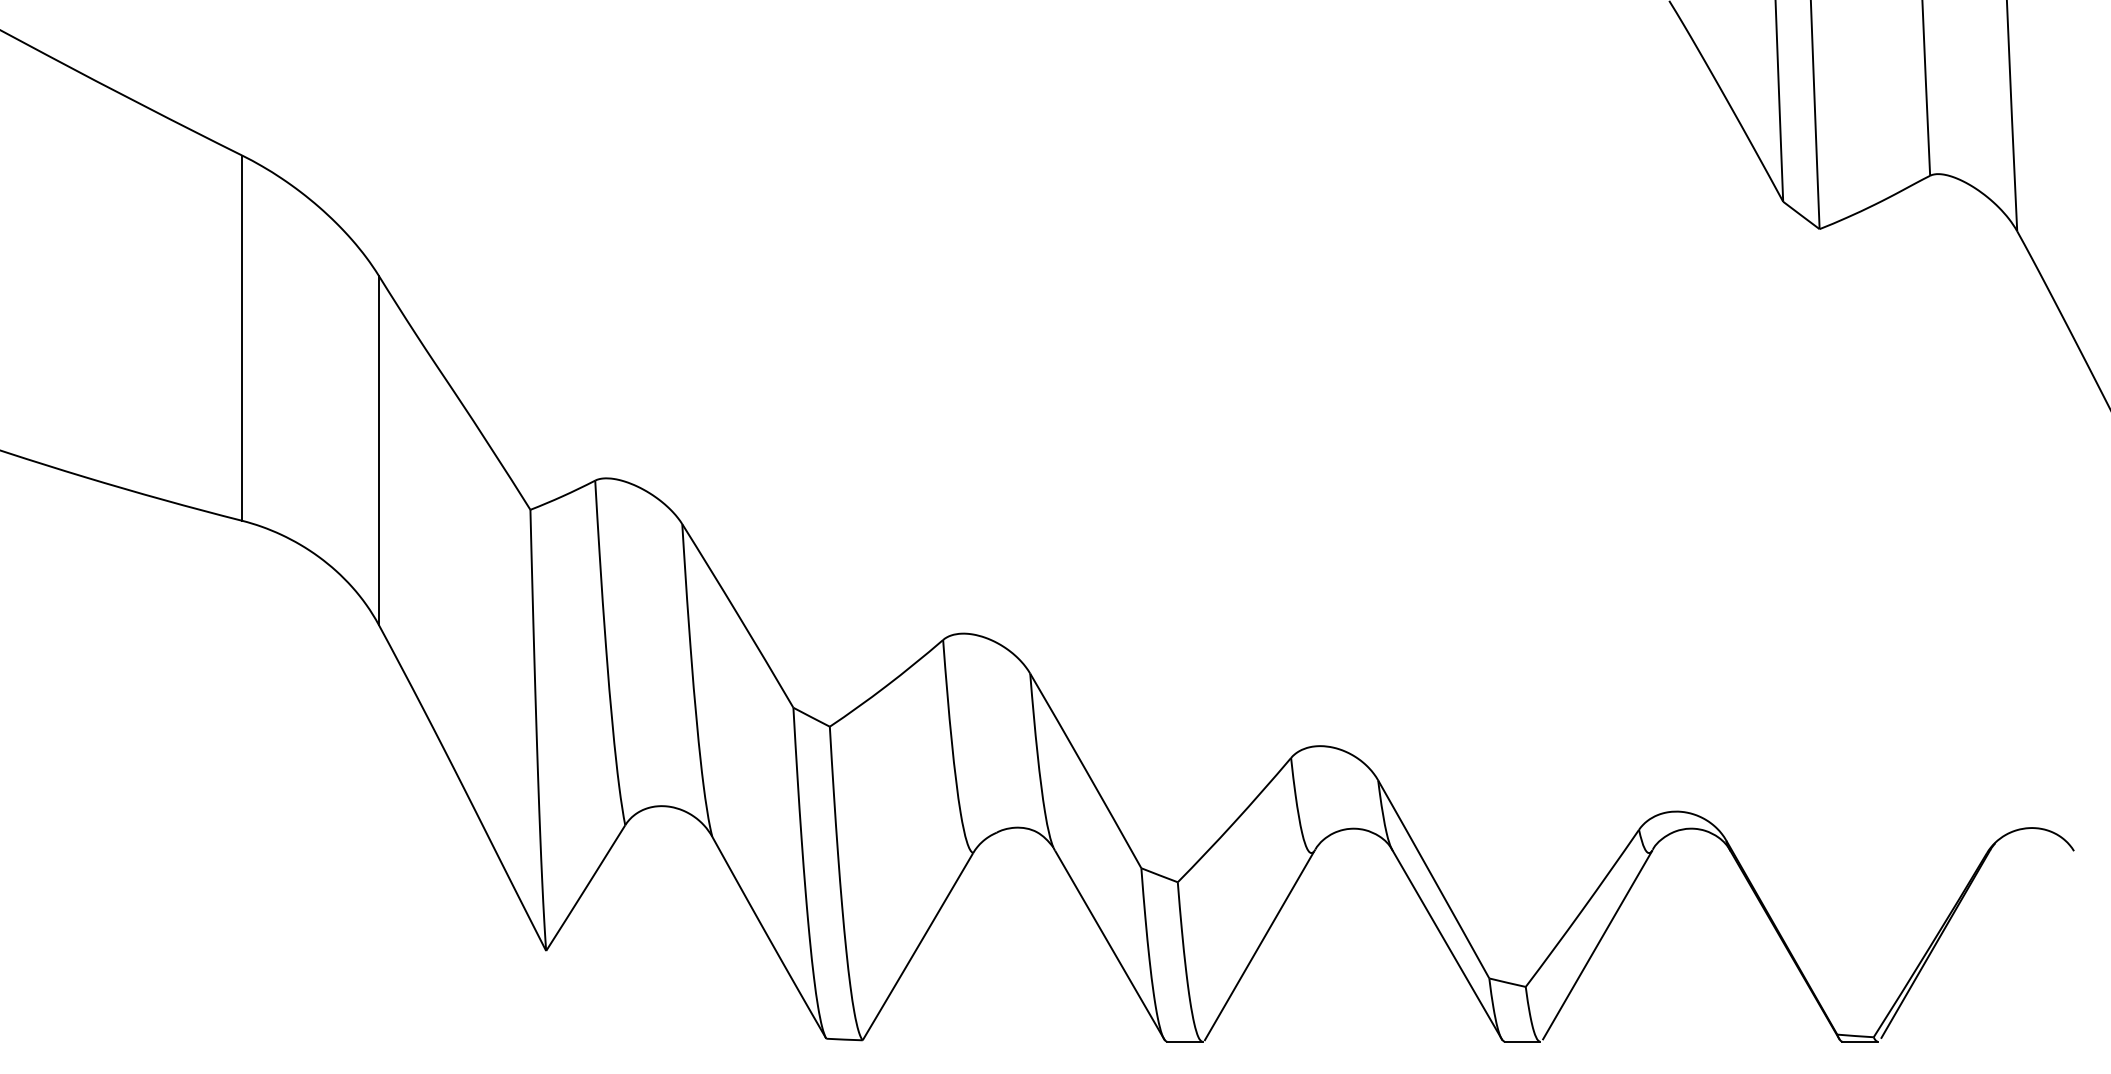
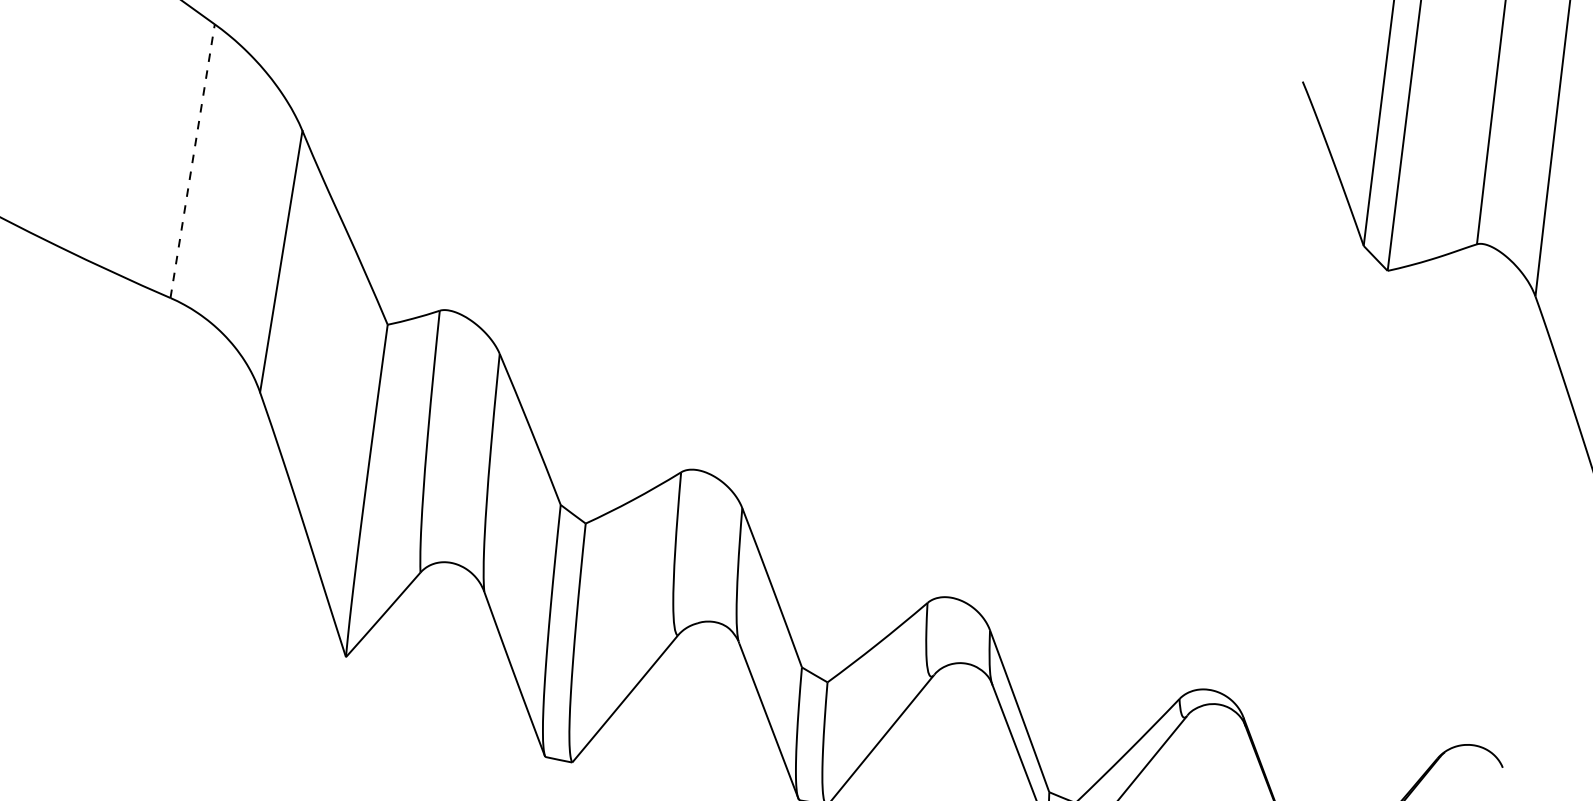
line: (242, 338) -> (192, 161), solid -> dashed

